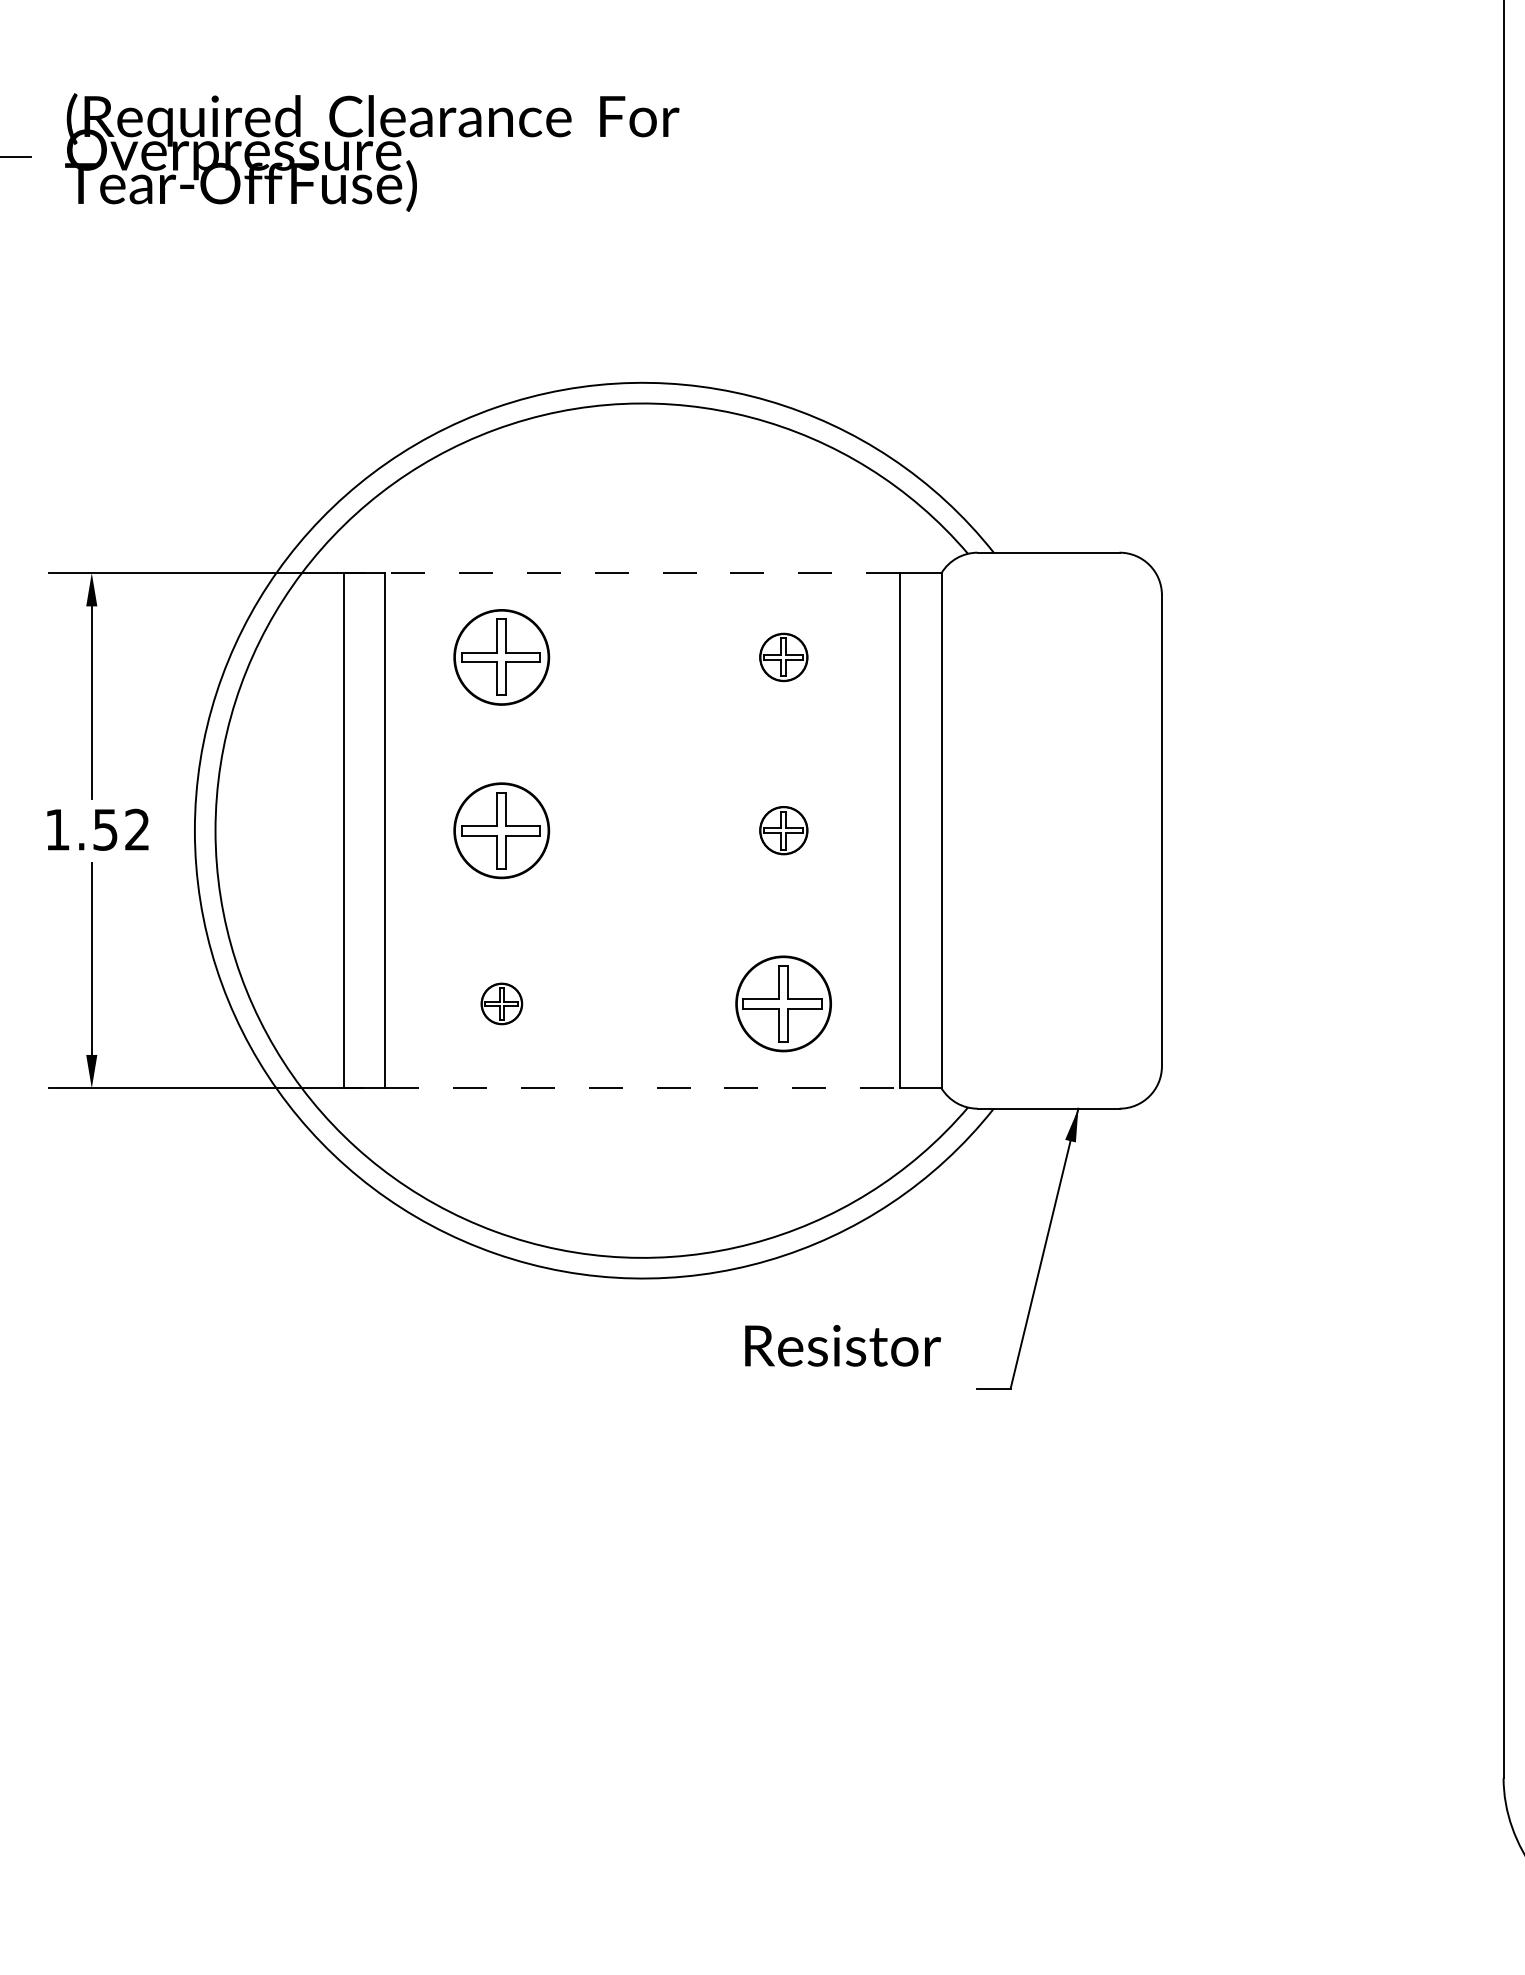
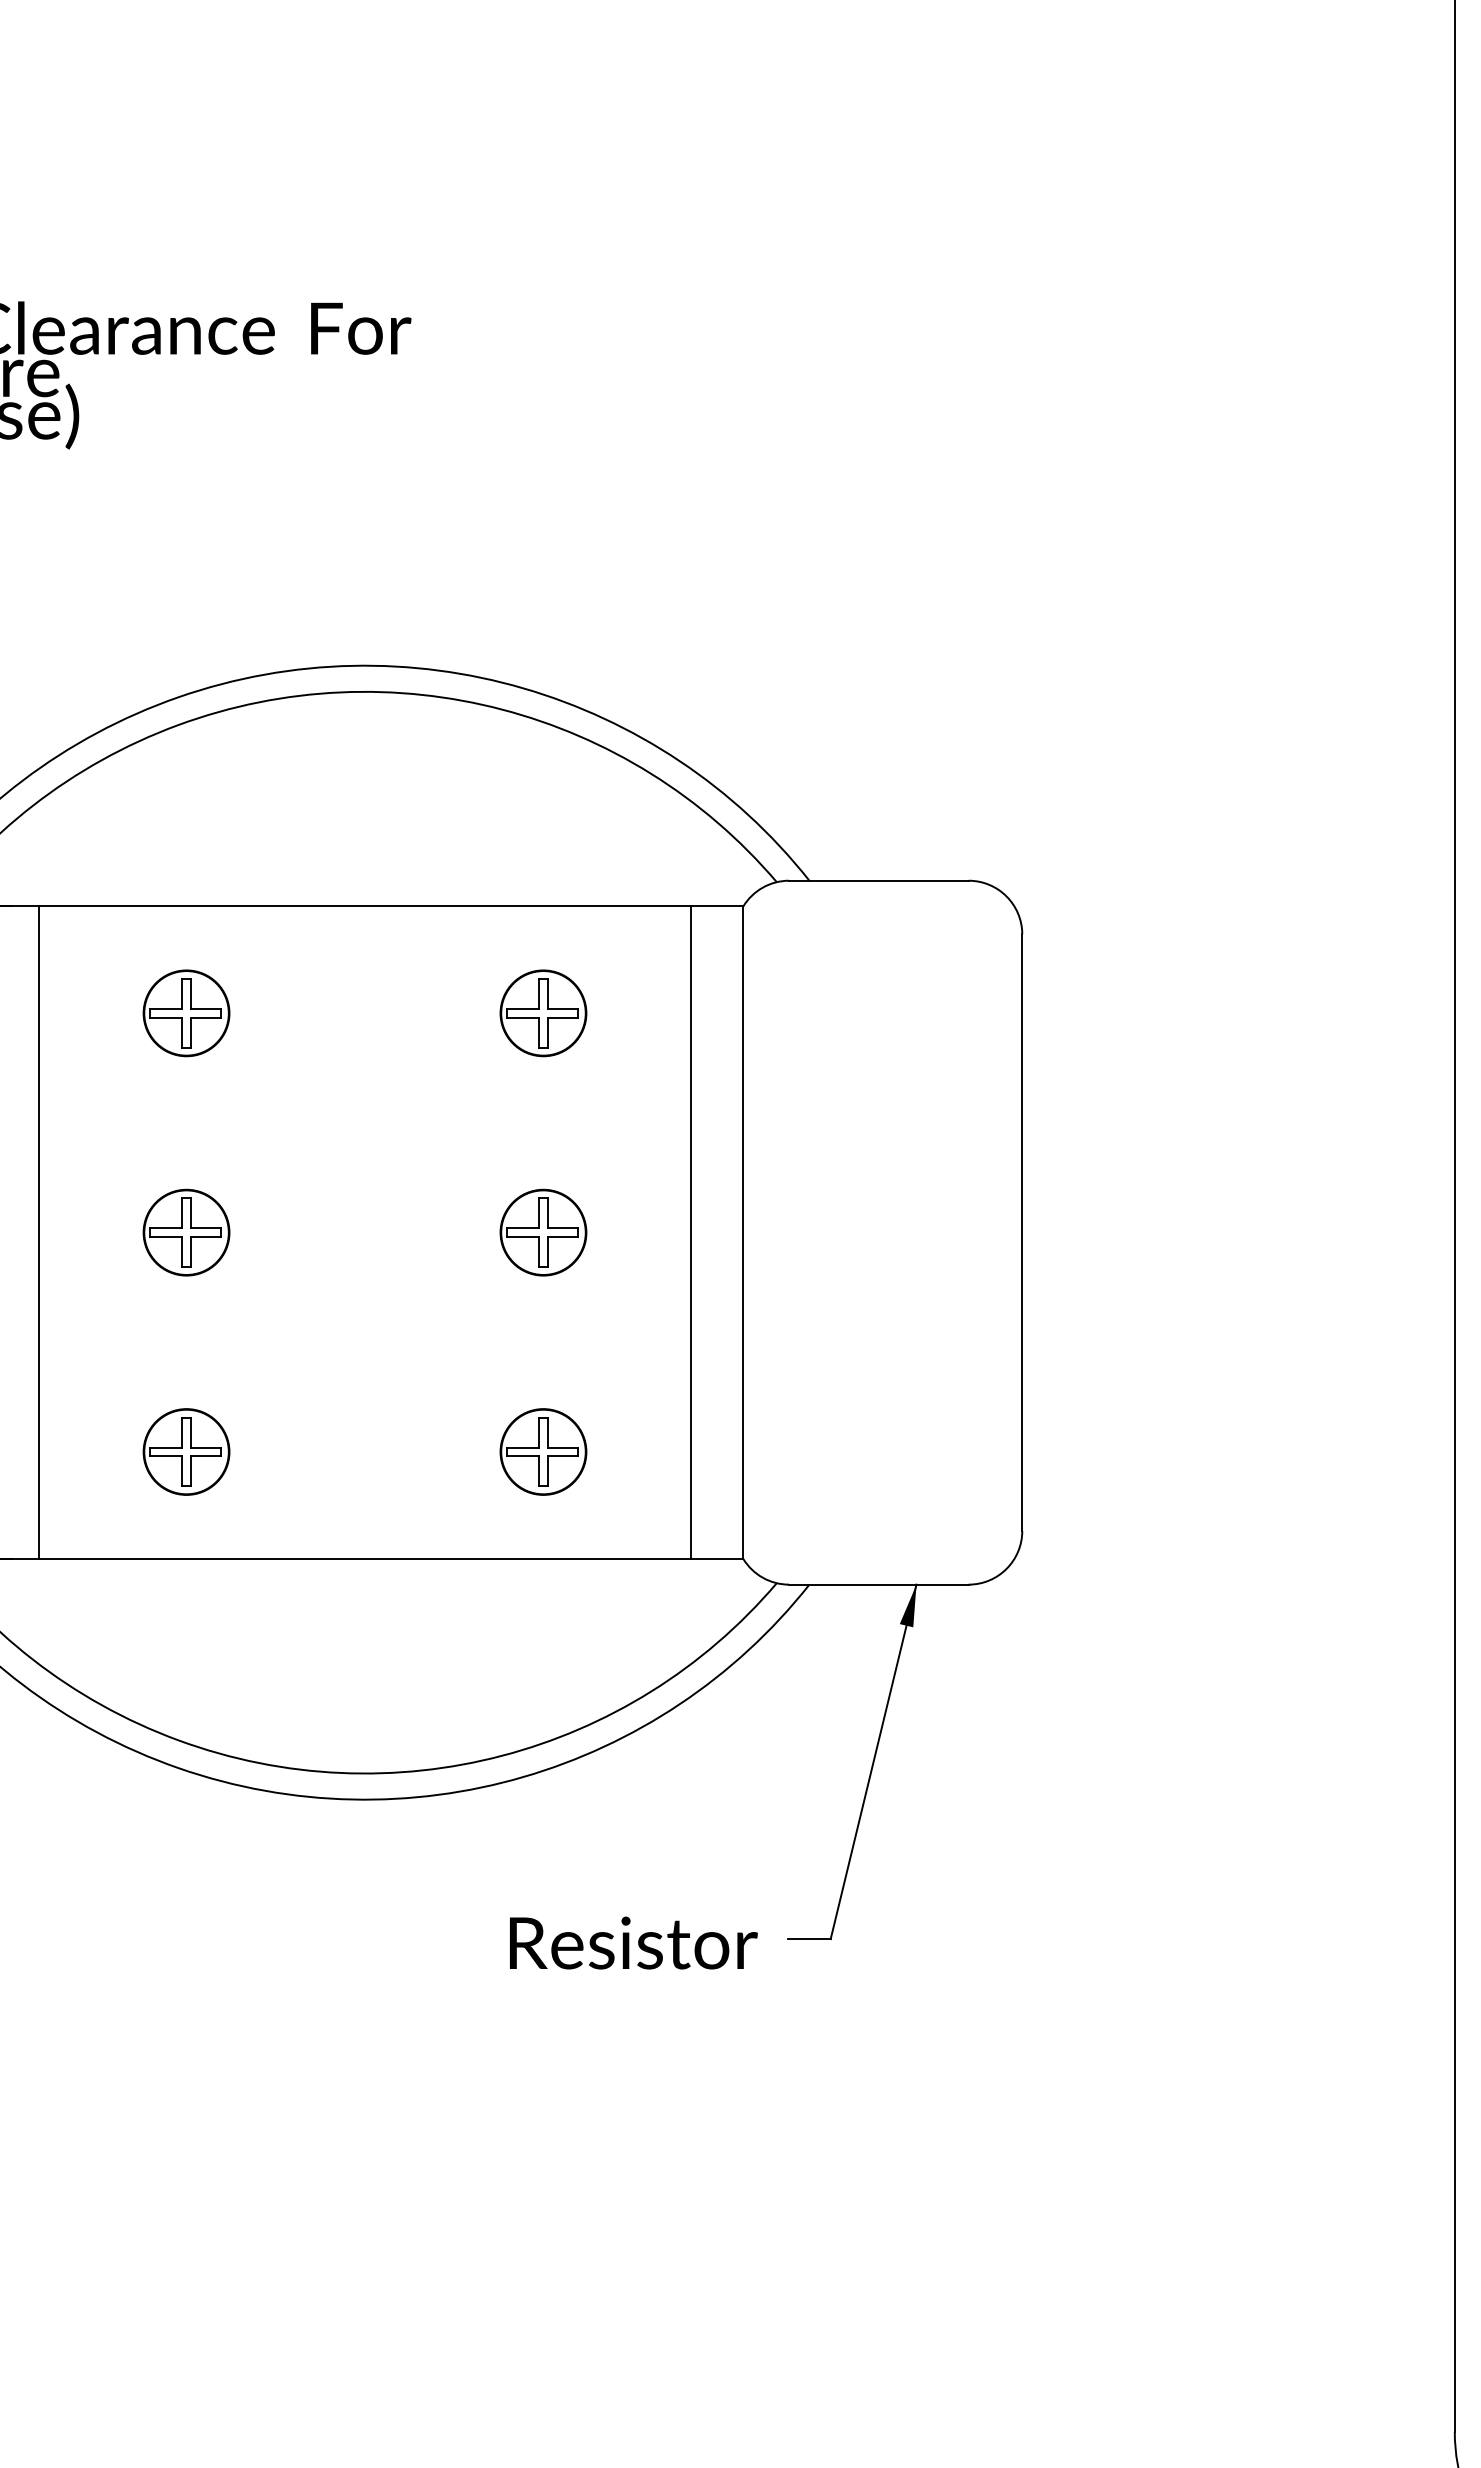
line: (642, 573) -> (364, 907), dashed -> solid
part: (501, 657) -> (186, 1013), size x0.71
part: (783, 657) -> (543, 1013), size x1.43
part: (501, 830) -> (186, 1232), size x0.71
part: (783, 830) -> (543, 1232), size x1.43
part: (501, 1003) -> (186, 1451), size x1.67
part: (783, 1003) -> (543, 1451), size x0.71
line: (643, 1088) -> (365, 1559), dashed -> solid
text: (842, 1345) -> (633, 1942), moved

